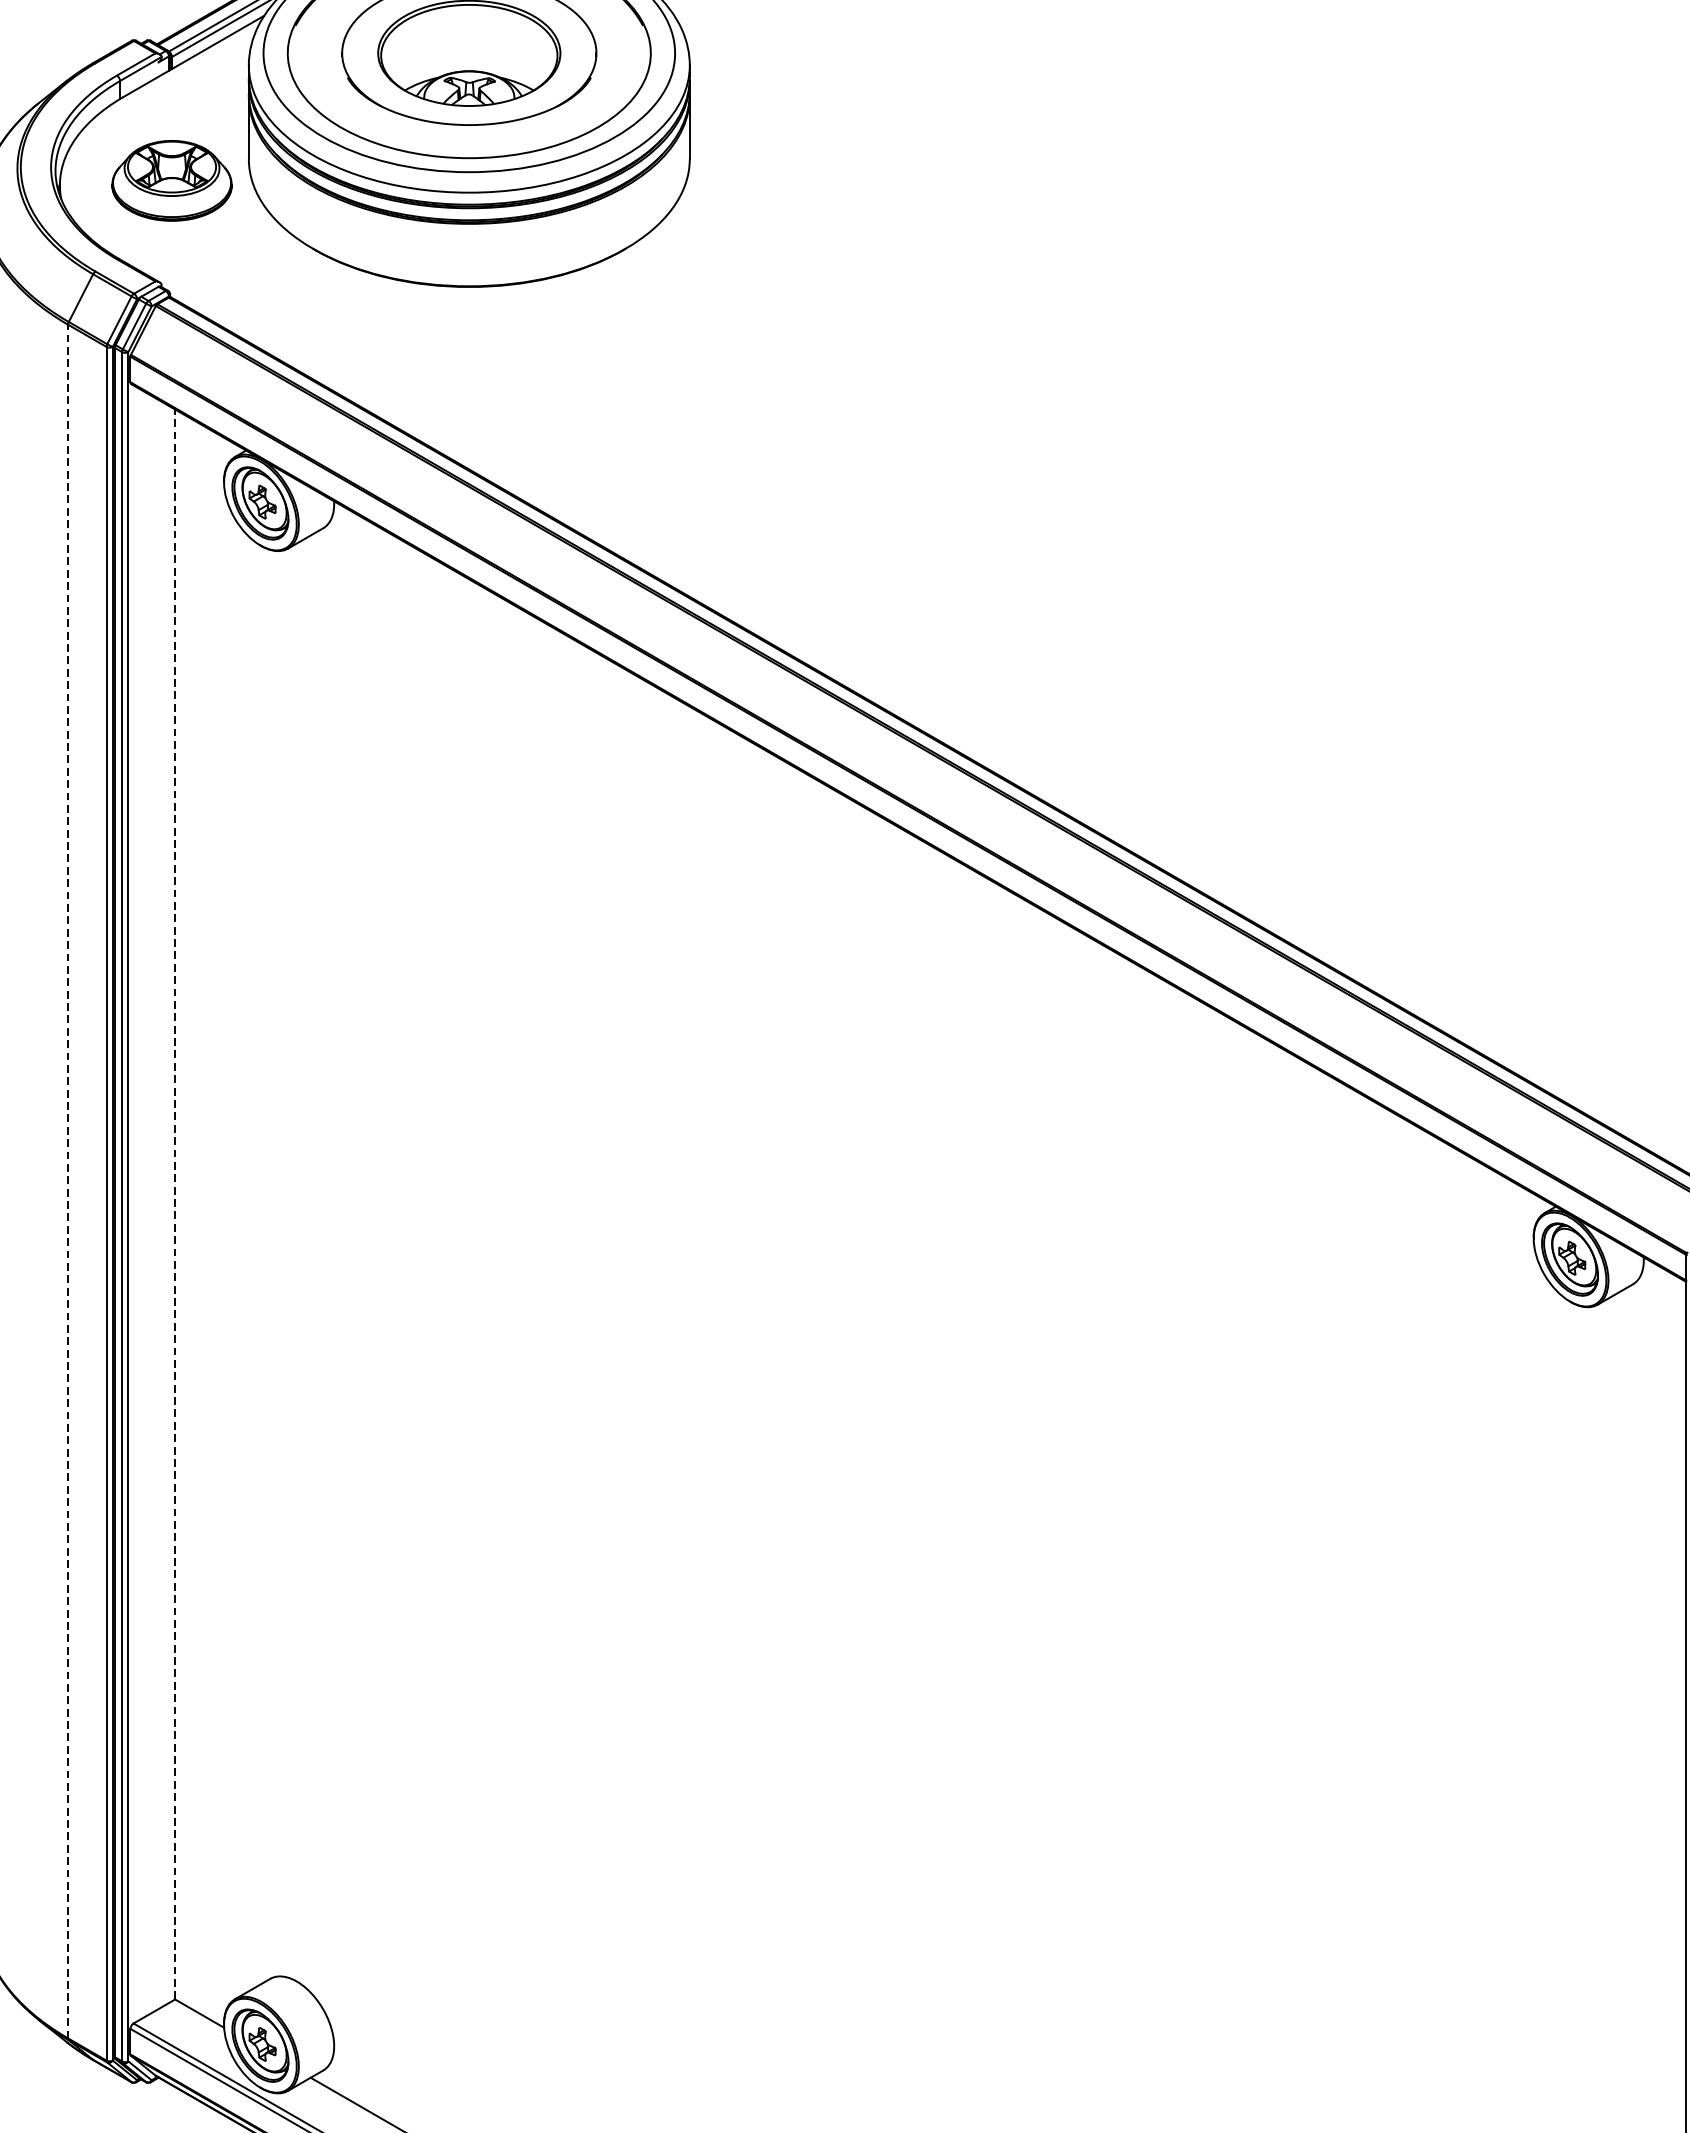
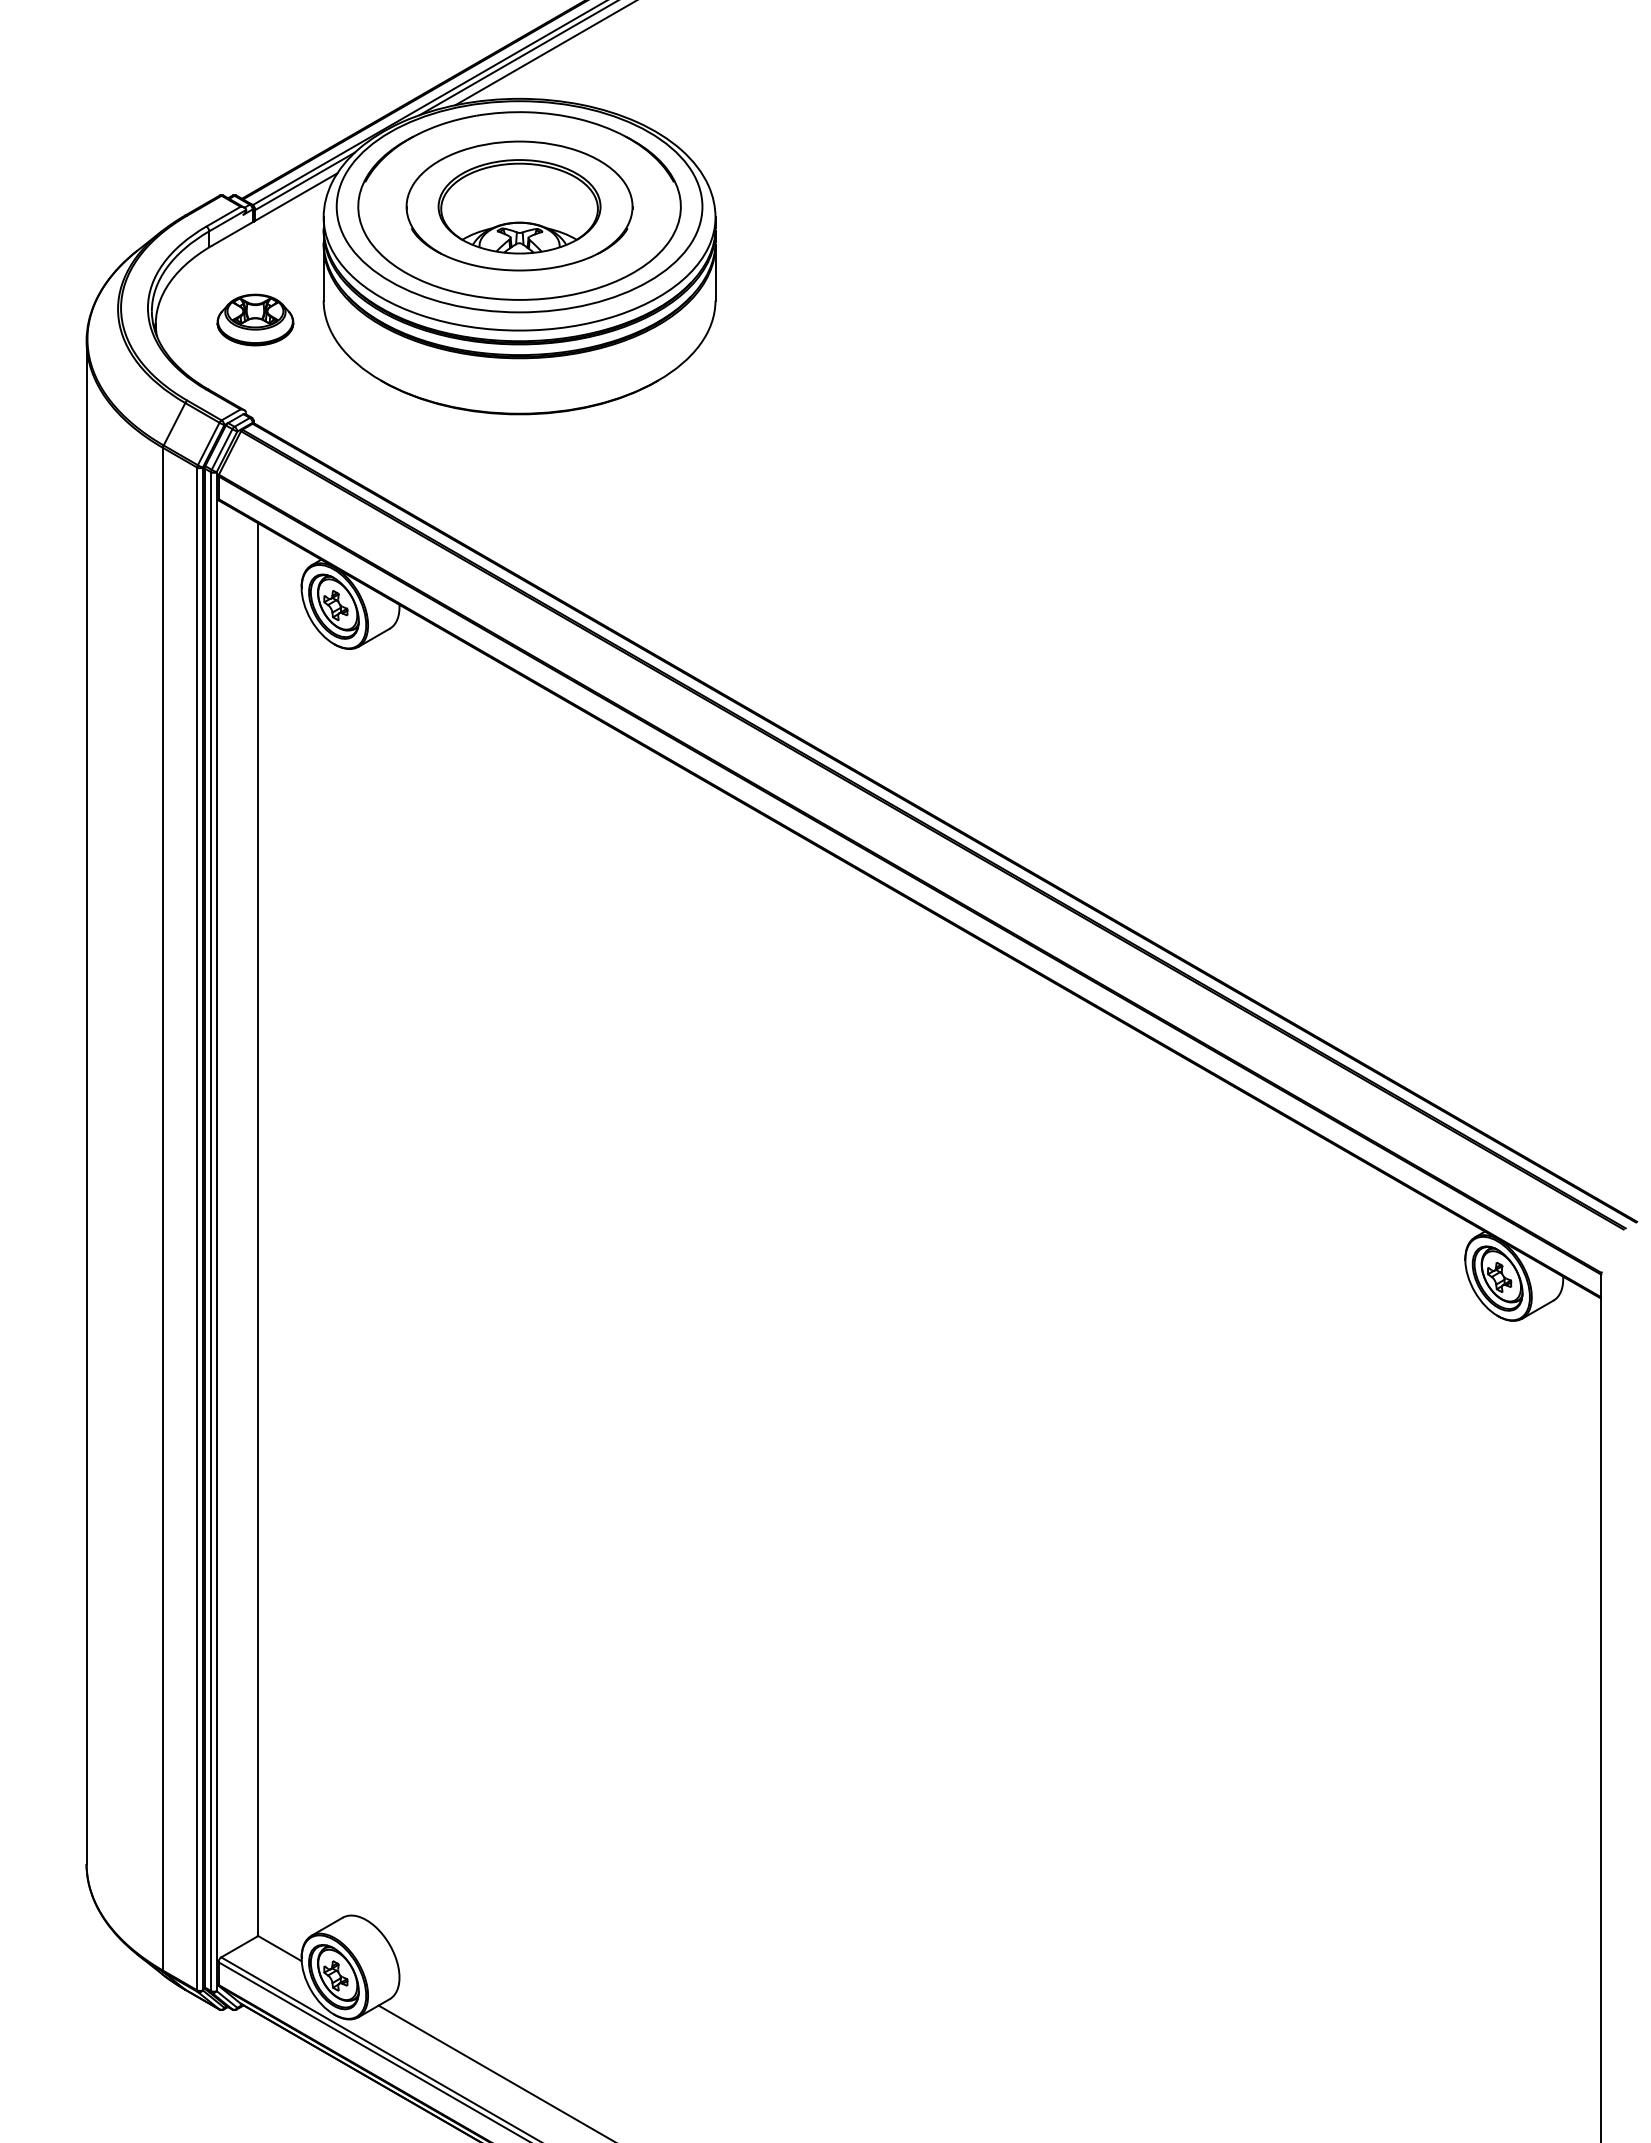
part: (172, 180) -> (255, 319), size x0.71
line: (68, 1180) -> (163, 1208), dashed -> solid
line: (174, 1203) -> (257, 1228), dashed -> solid

